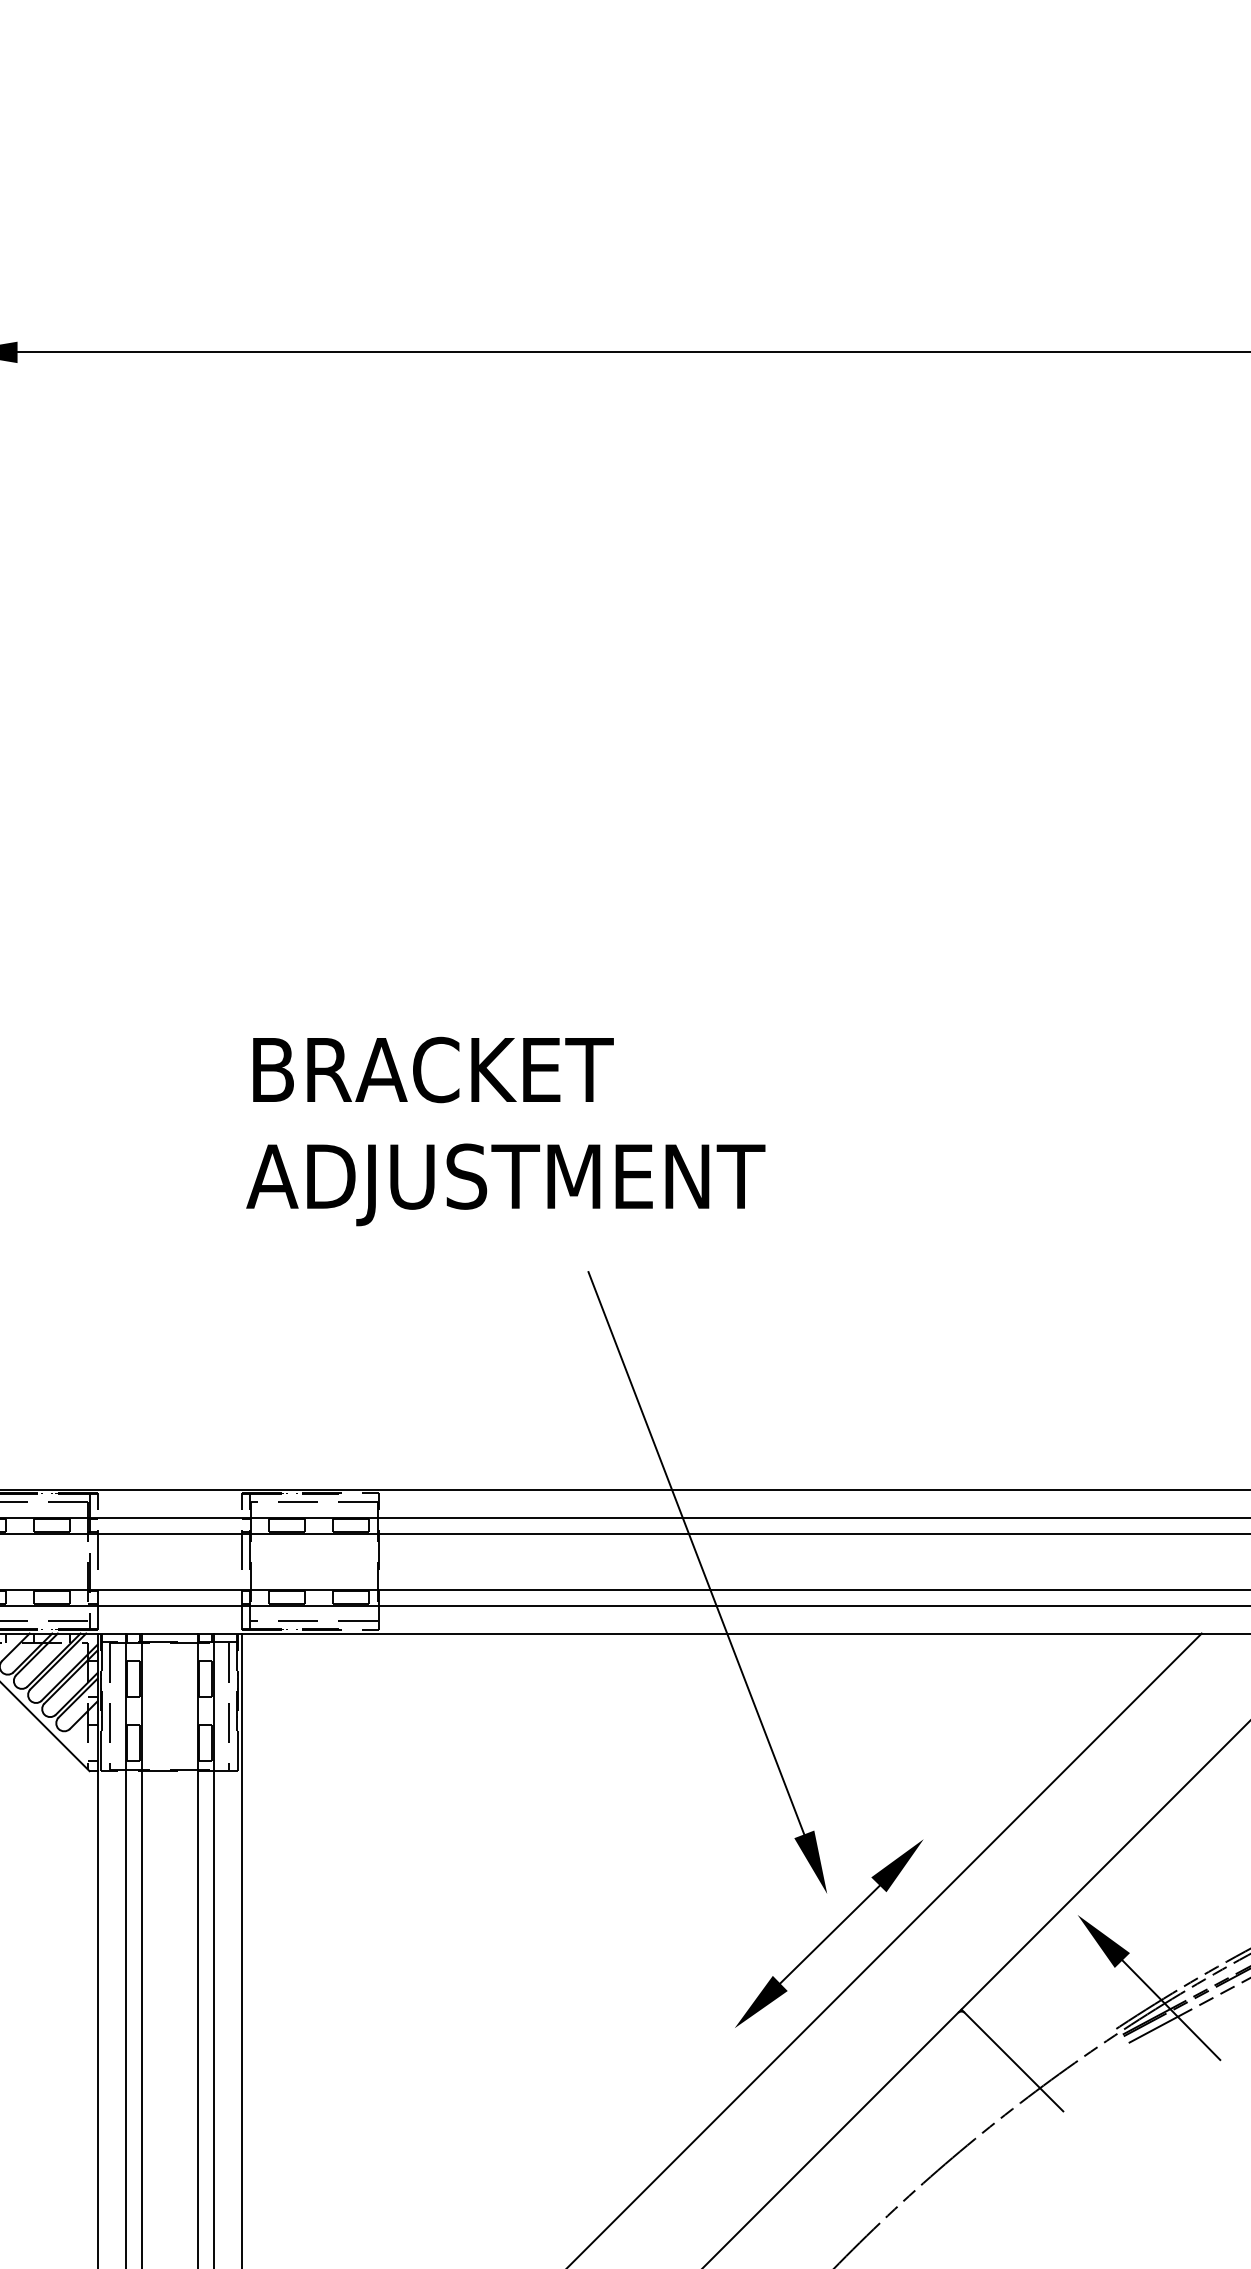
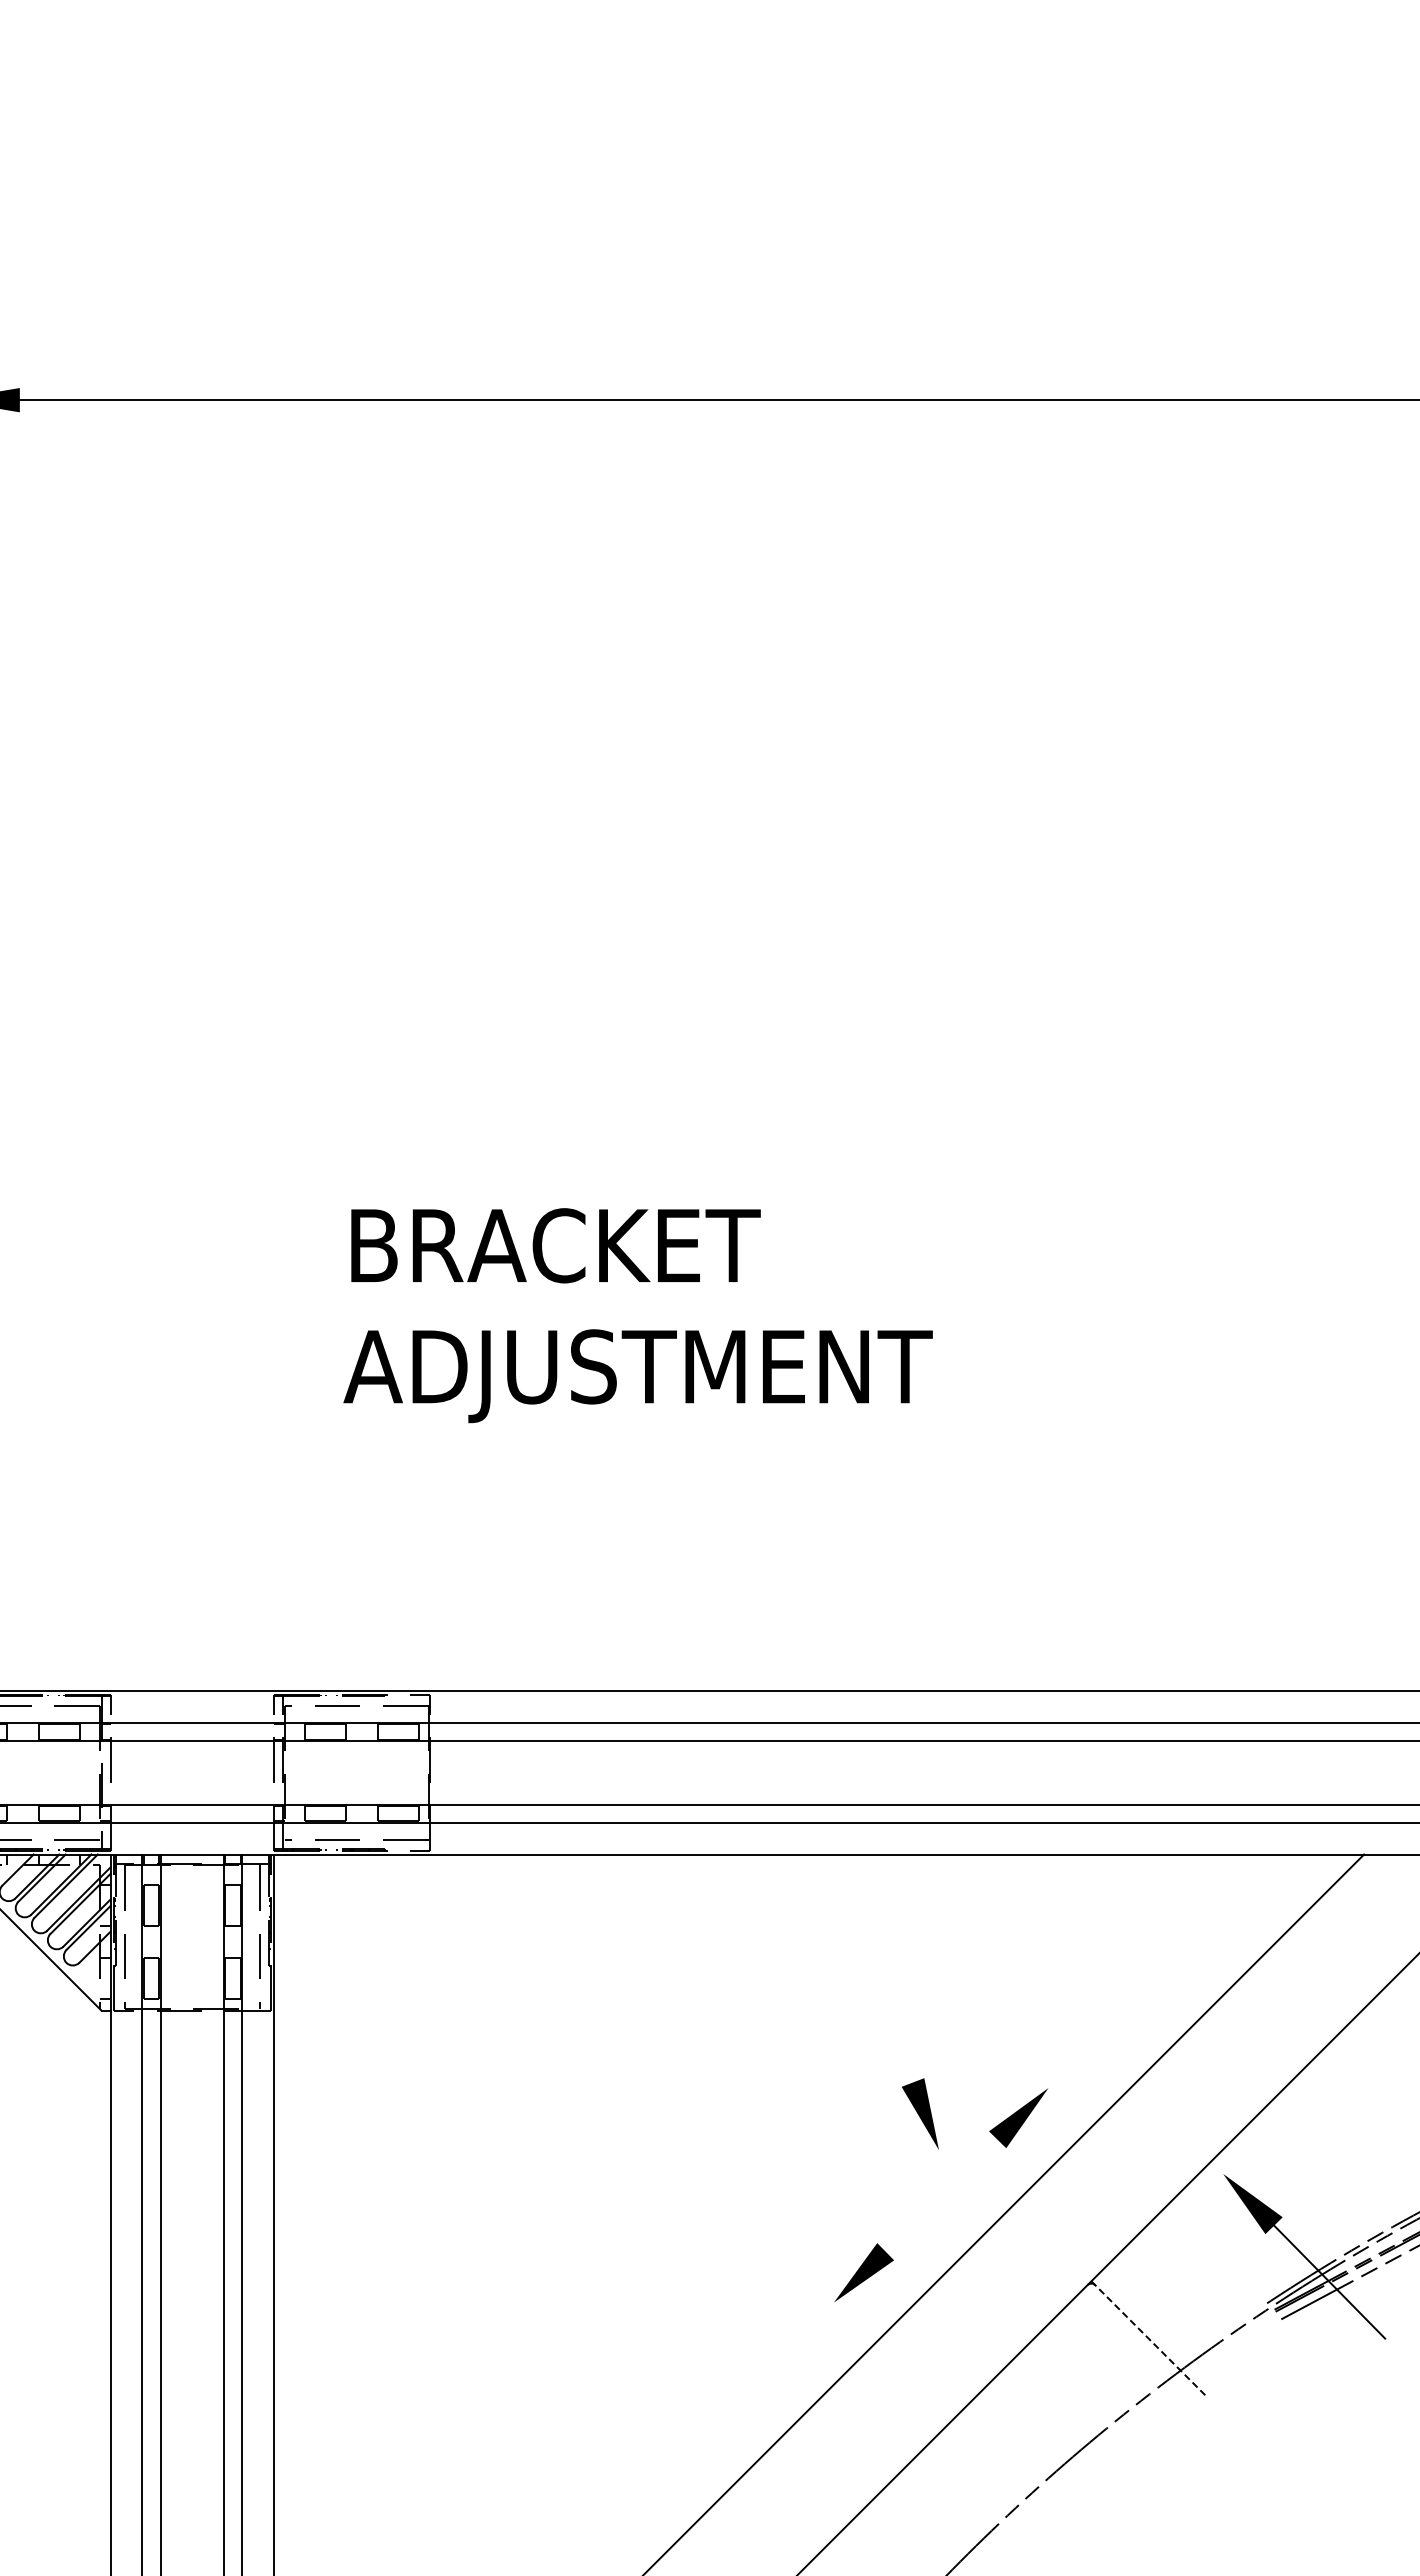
text: (505, 1131) -> (637, 1315), moved
line: (696, 1553) -> (790, 1763), removed
line: (829, 1933) -> (941, 2195), removed
line: (1012, 2060) -> (1149, 2339), solid -> dashed

